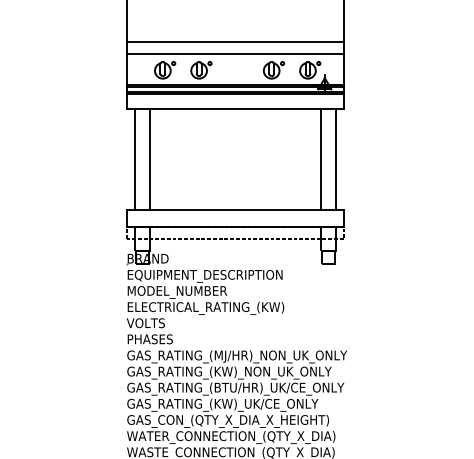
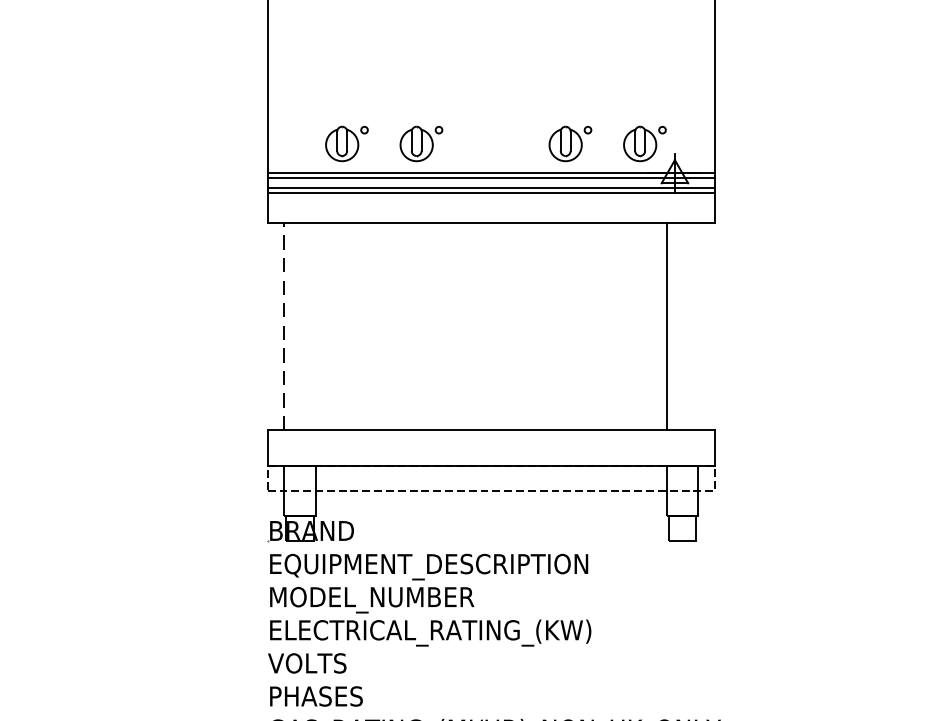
line: (235, 42) -> (491, 86), removed
line: (235, 54) -> (491, 111), removed
line: (134, 158) -> (283, 325), solid -> dashed
line: (149, 158) -> (314, 325), removed
line: (336, 158) -> (698, 325), removed

